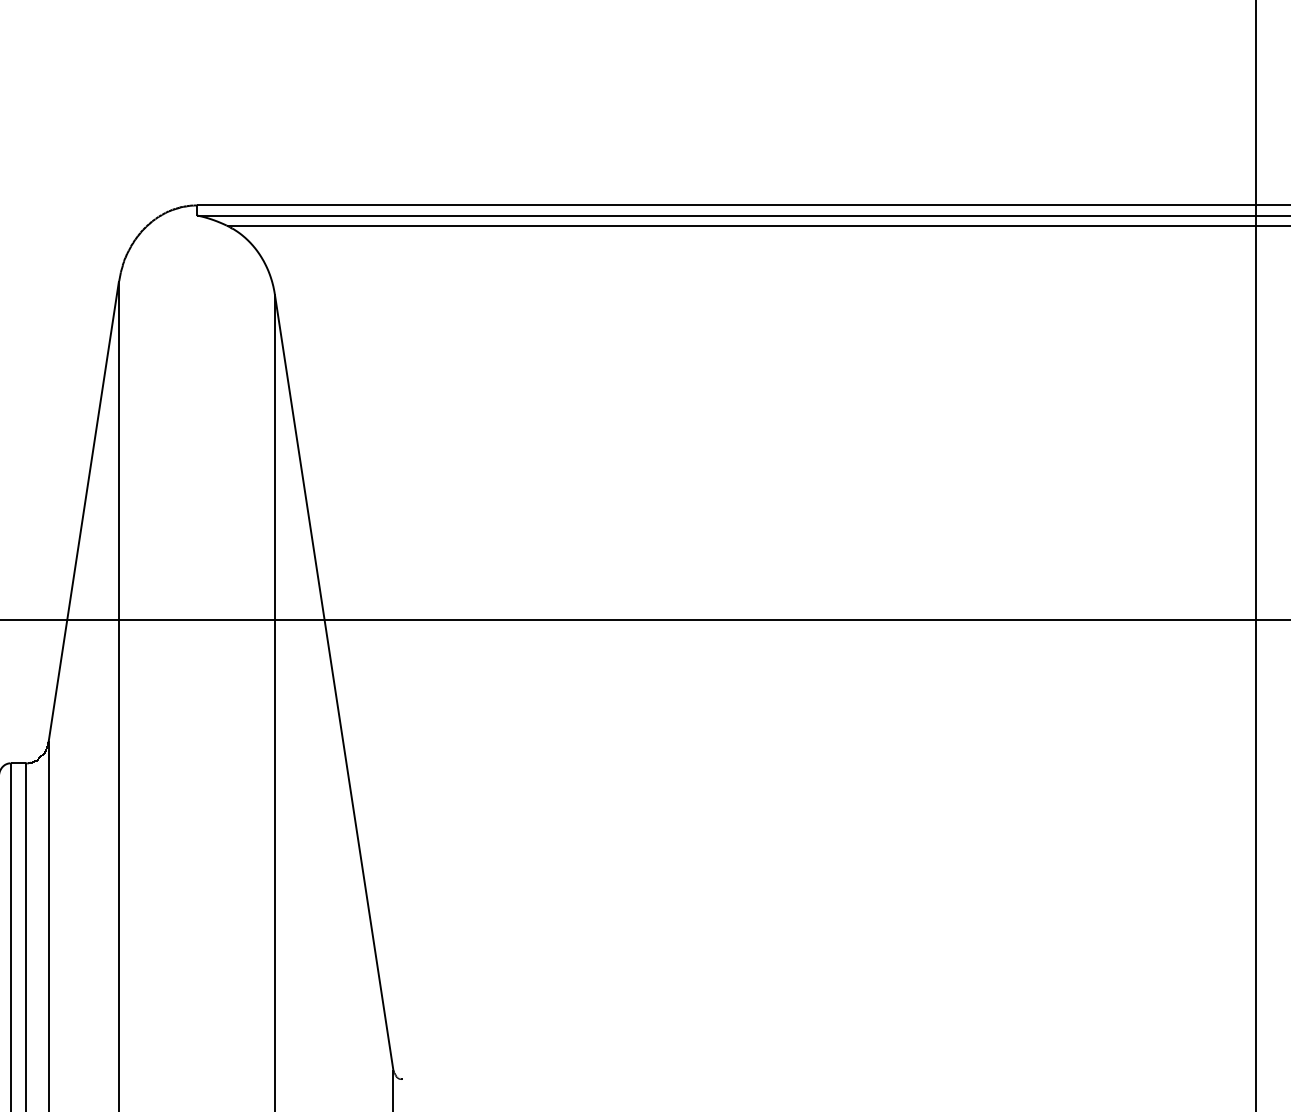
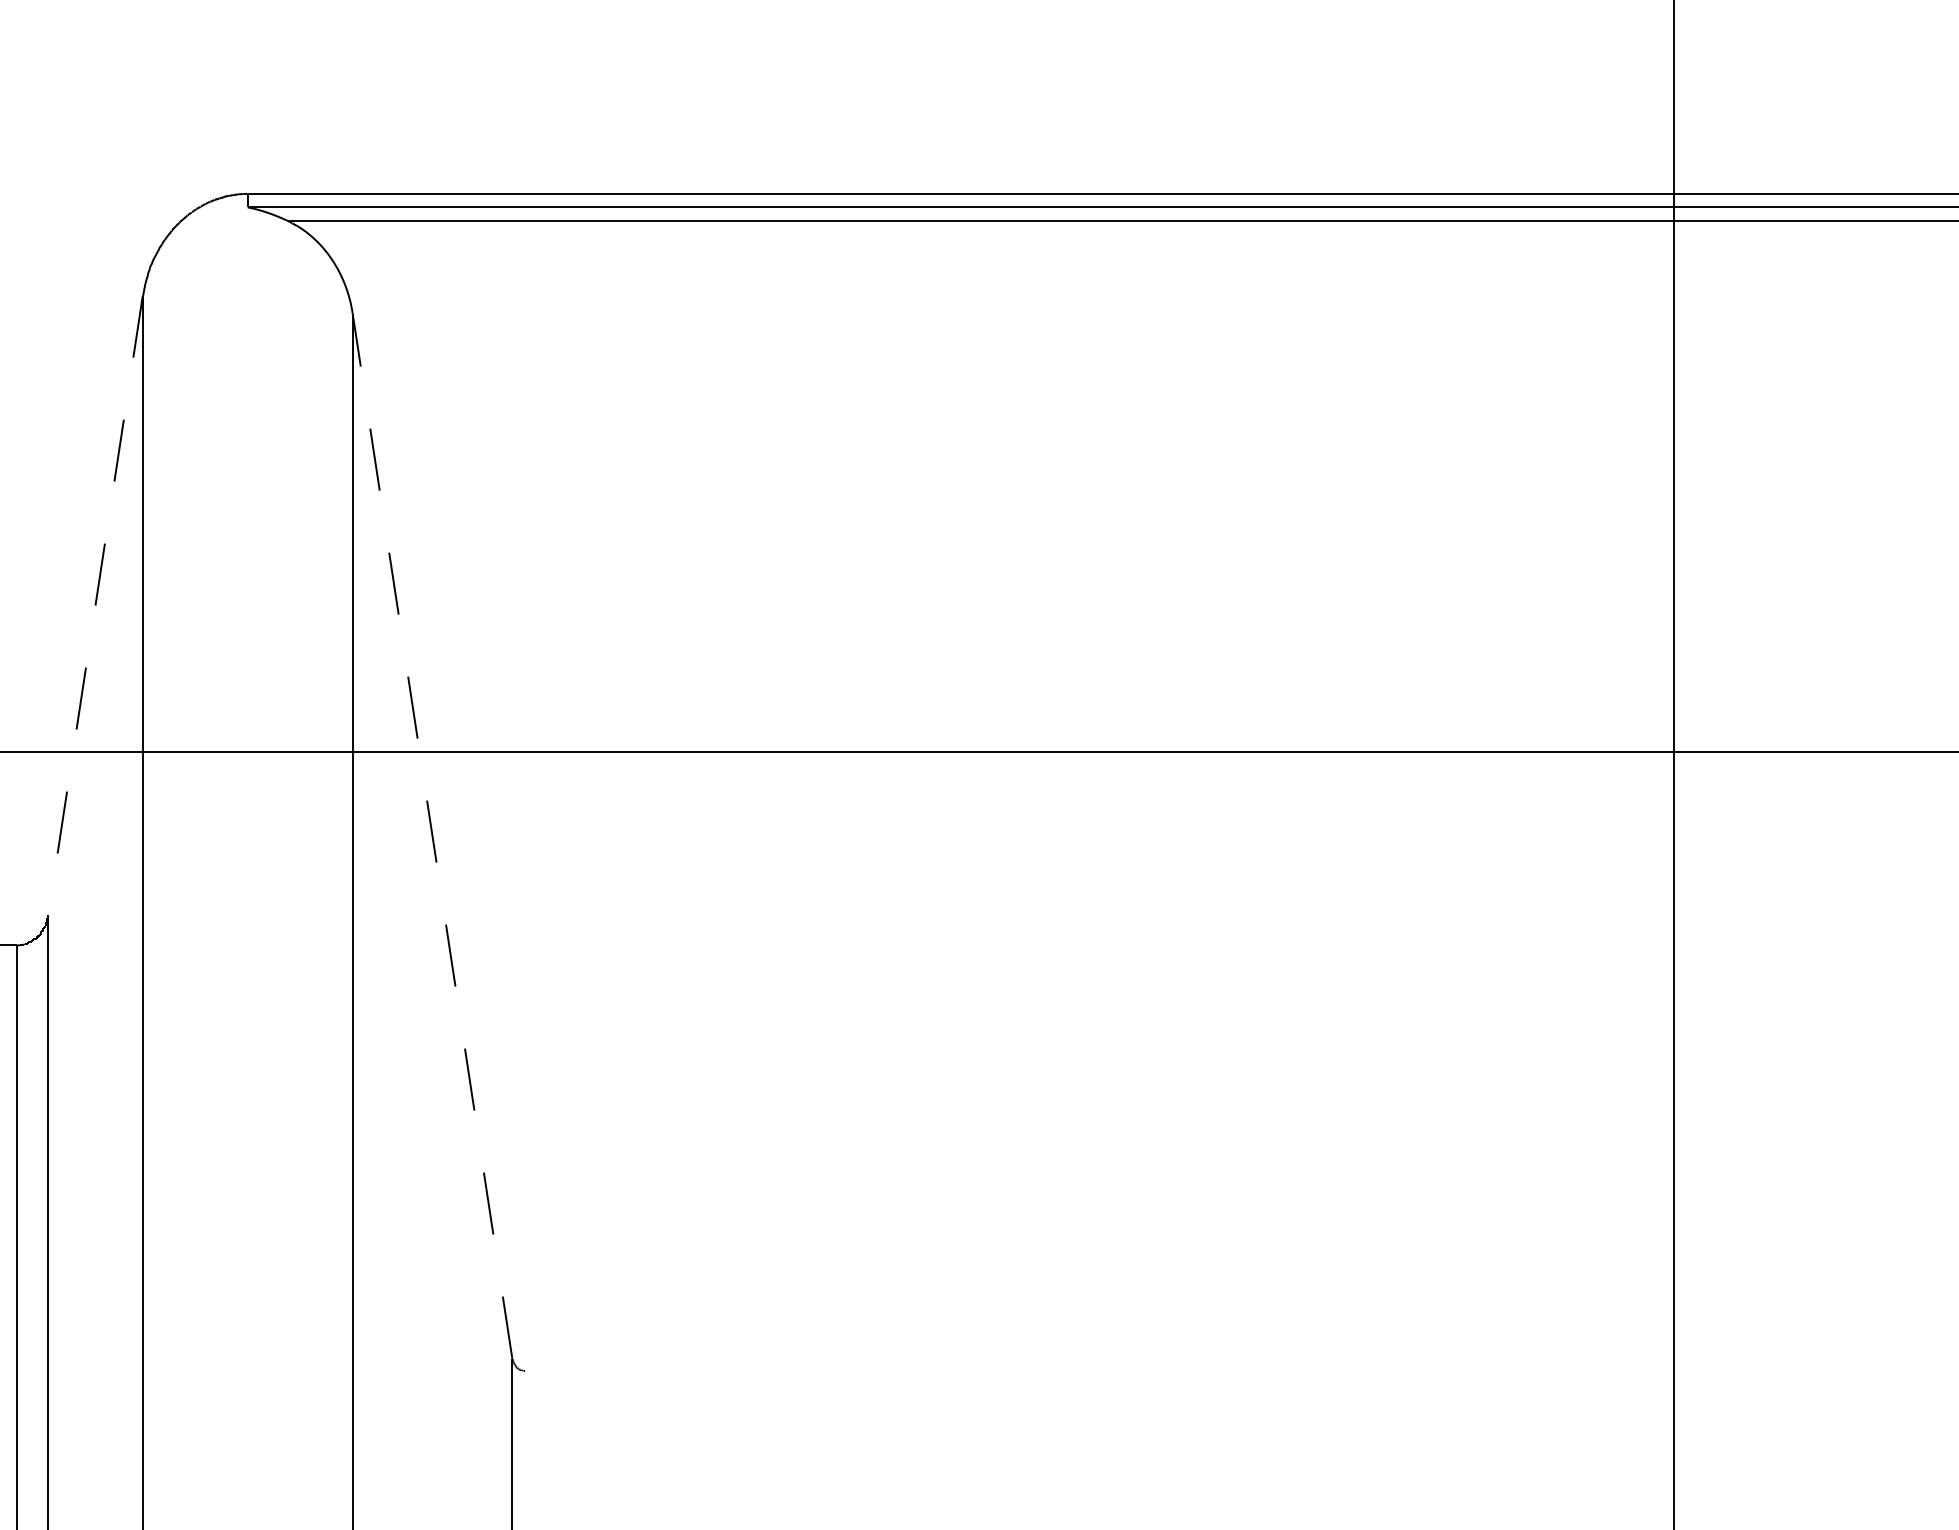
line: (83, 511) -> (95, 605), solid -> dashed
line: (334, 681) -> (432, 835), solid -> dashed

